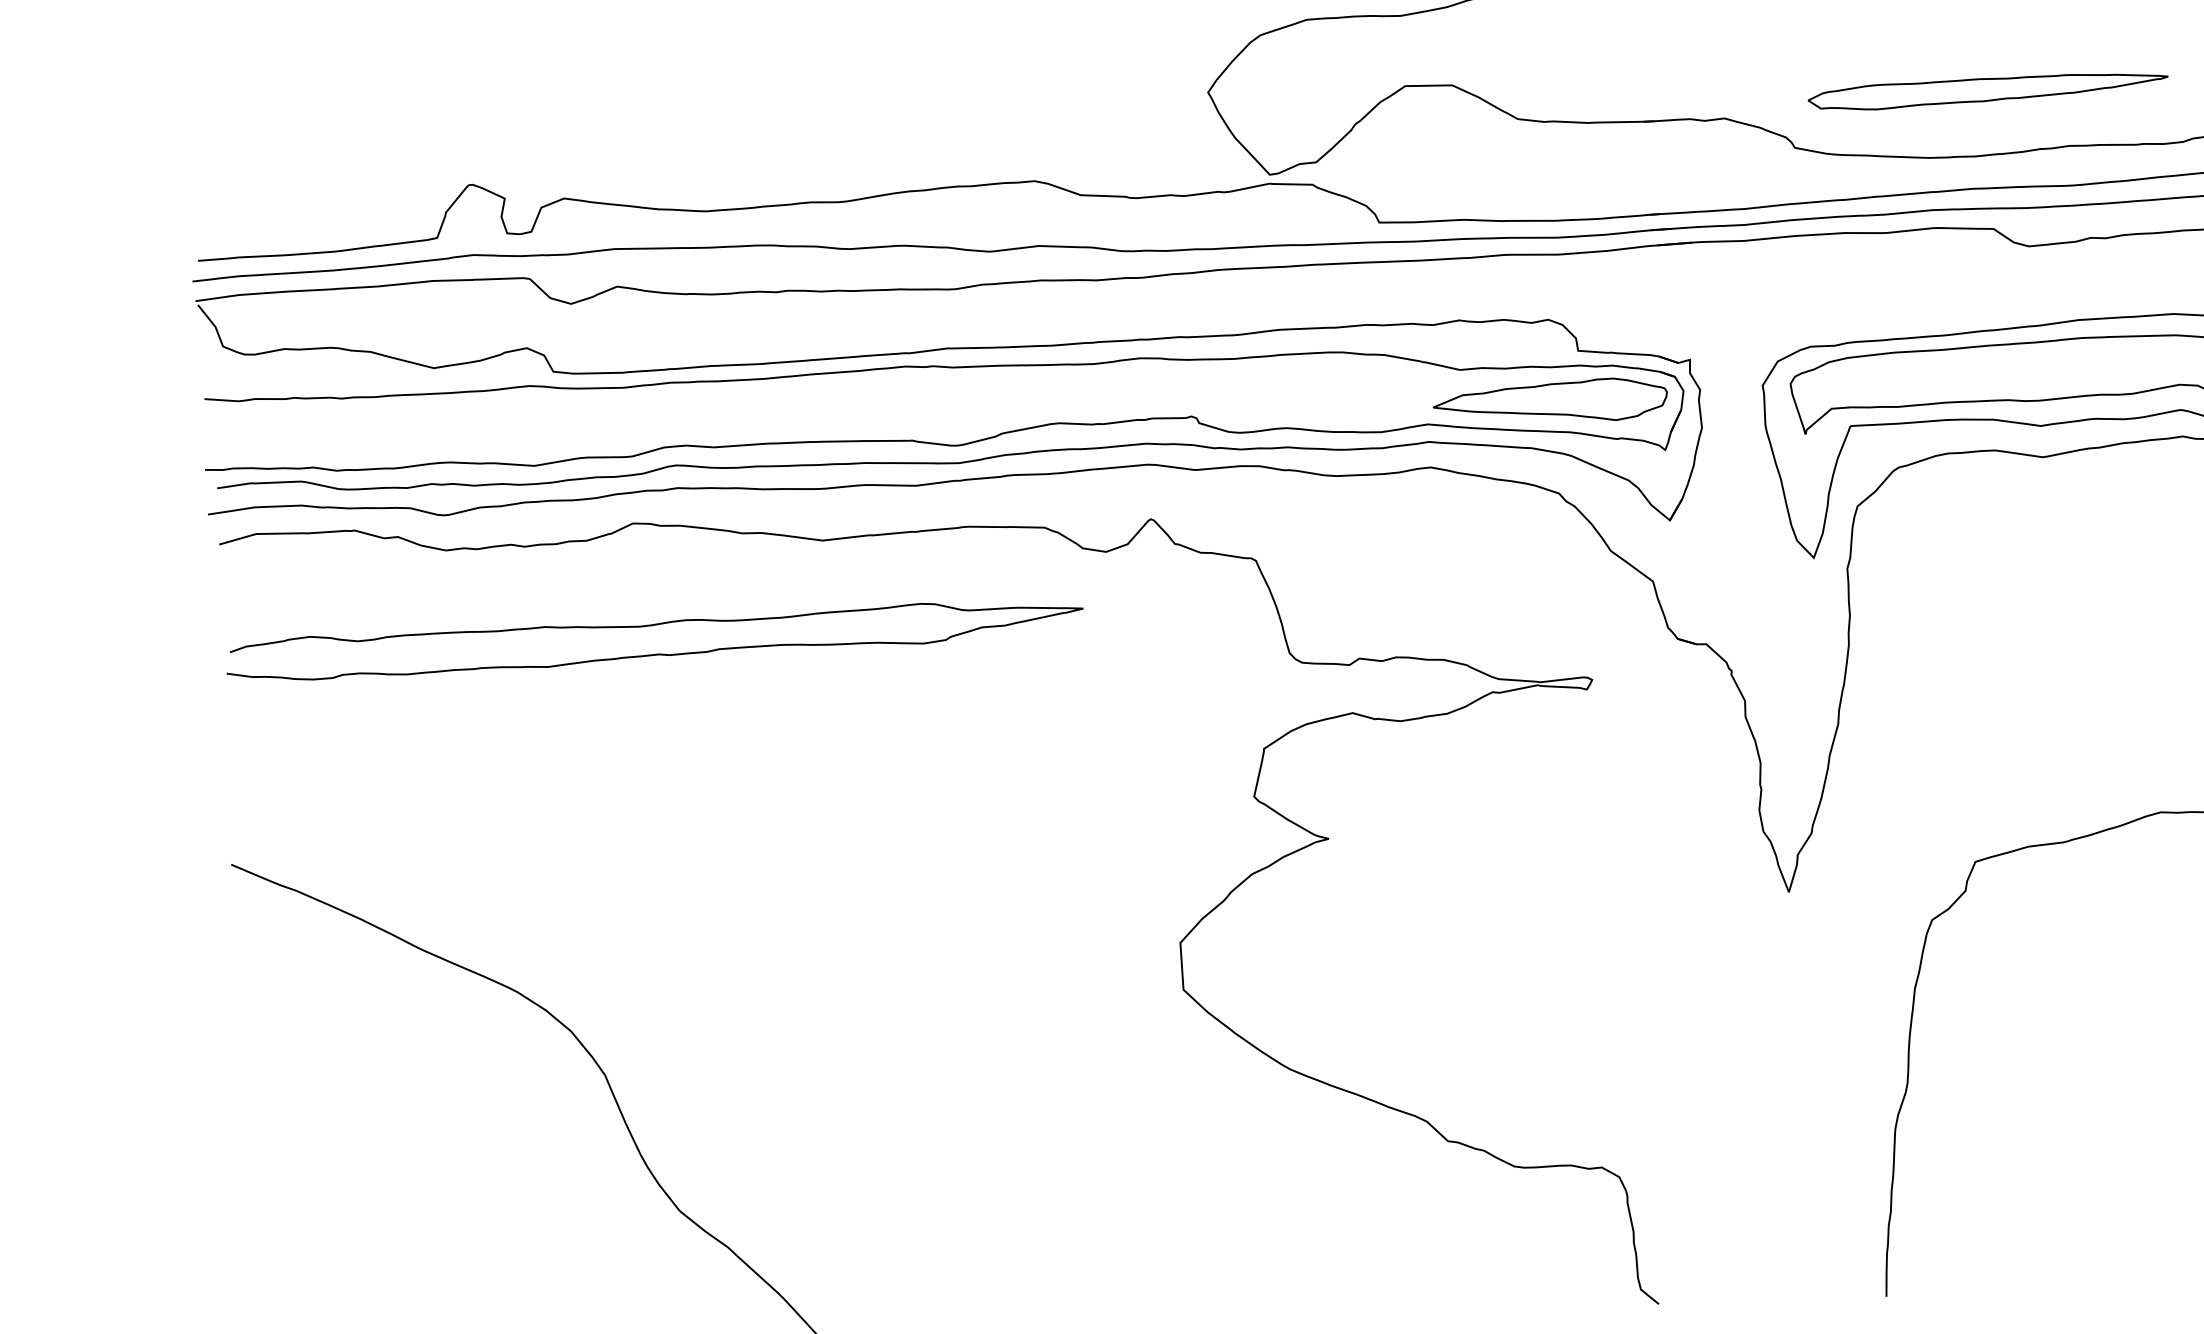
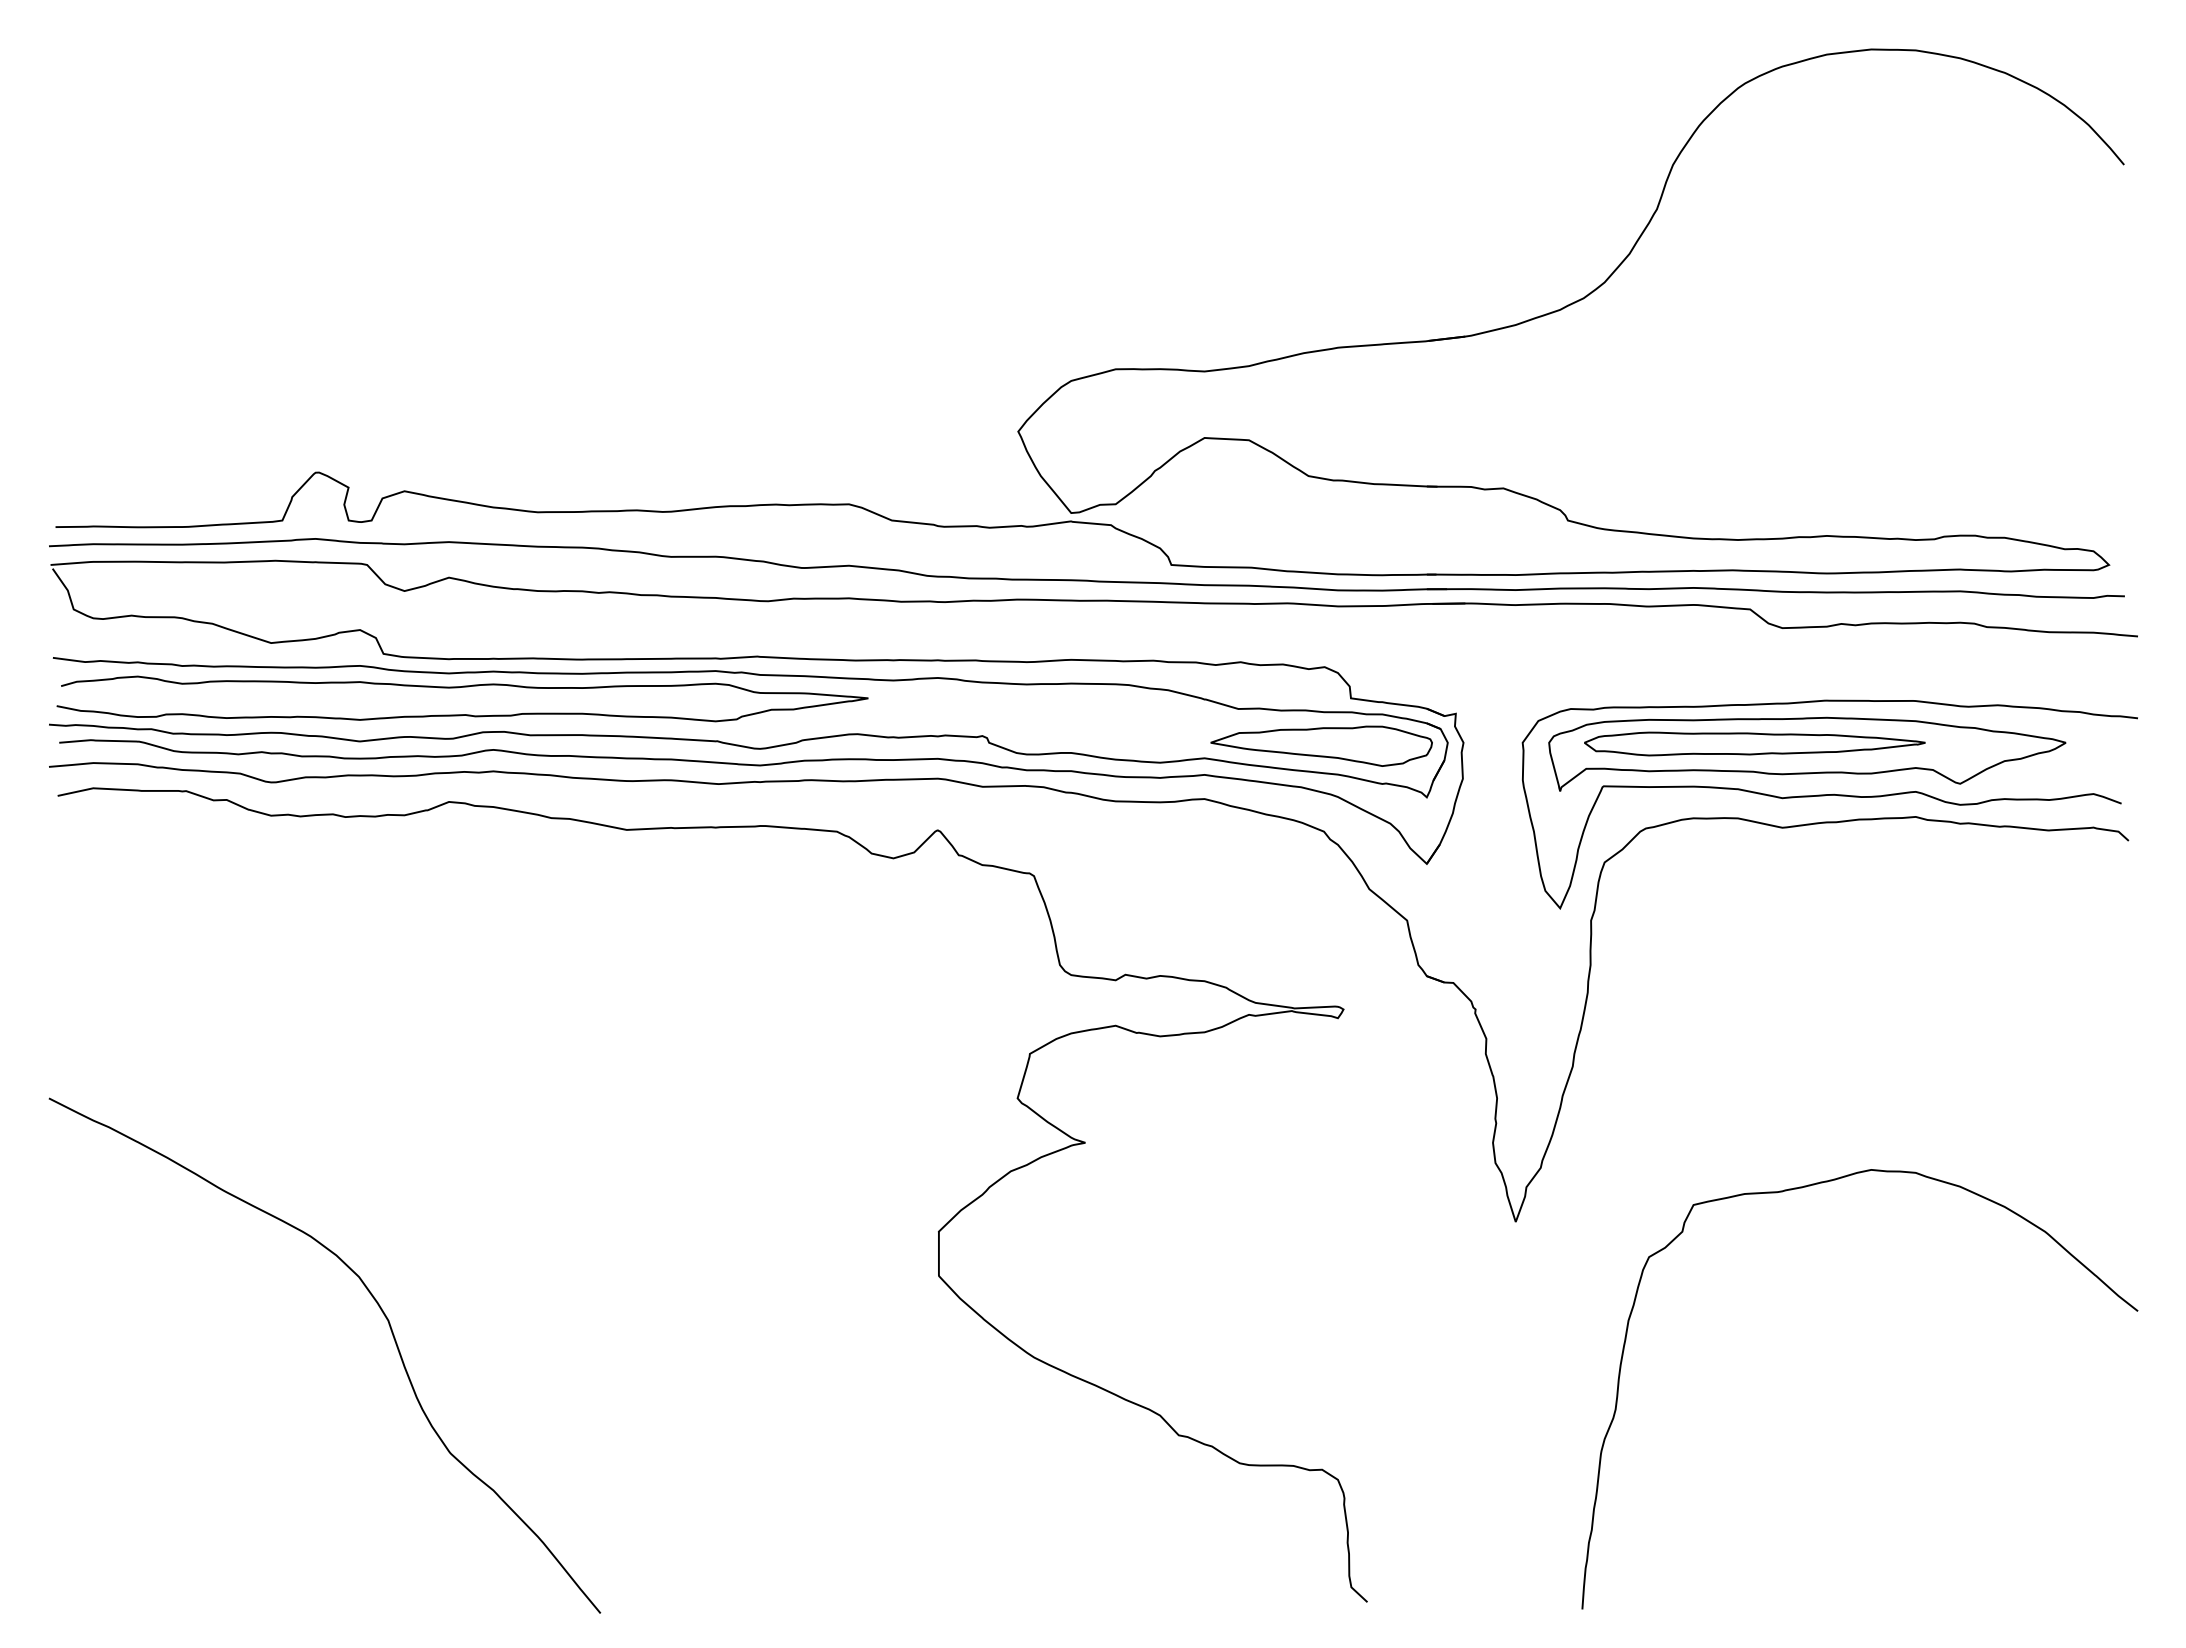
part: (1987, 89) -> (1754, 743), moved
curve: (649, 626) -> (458, 688), moved

